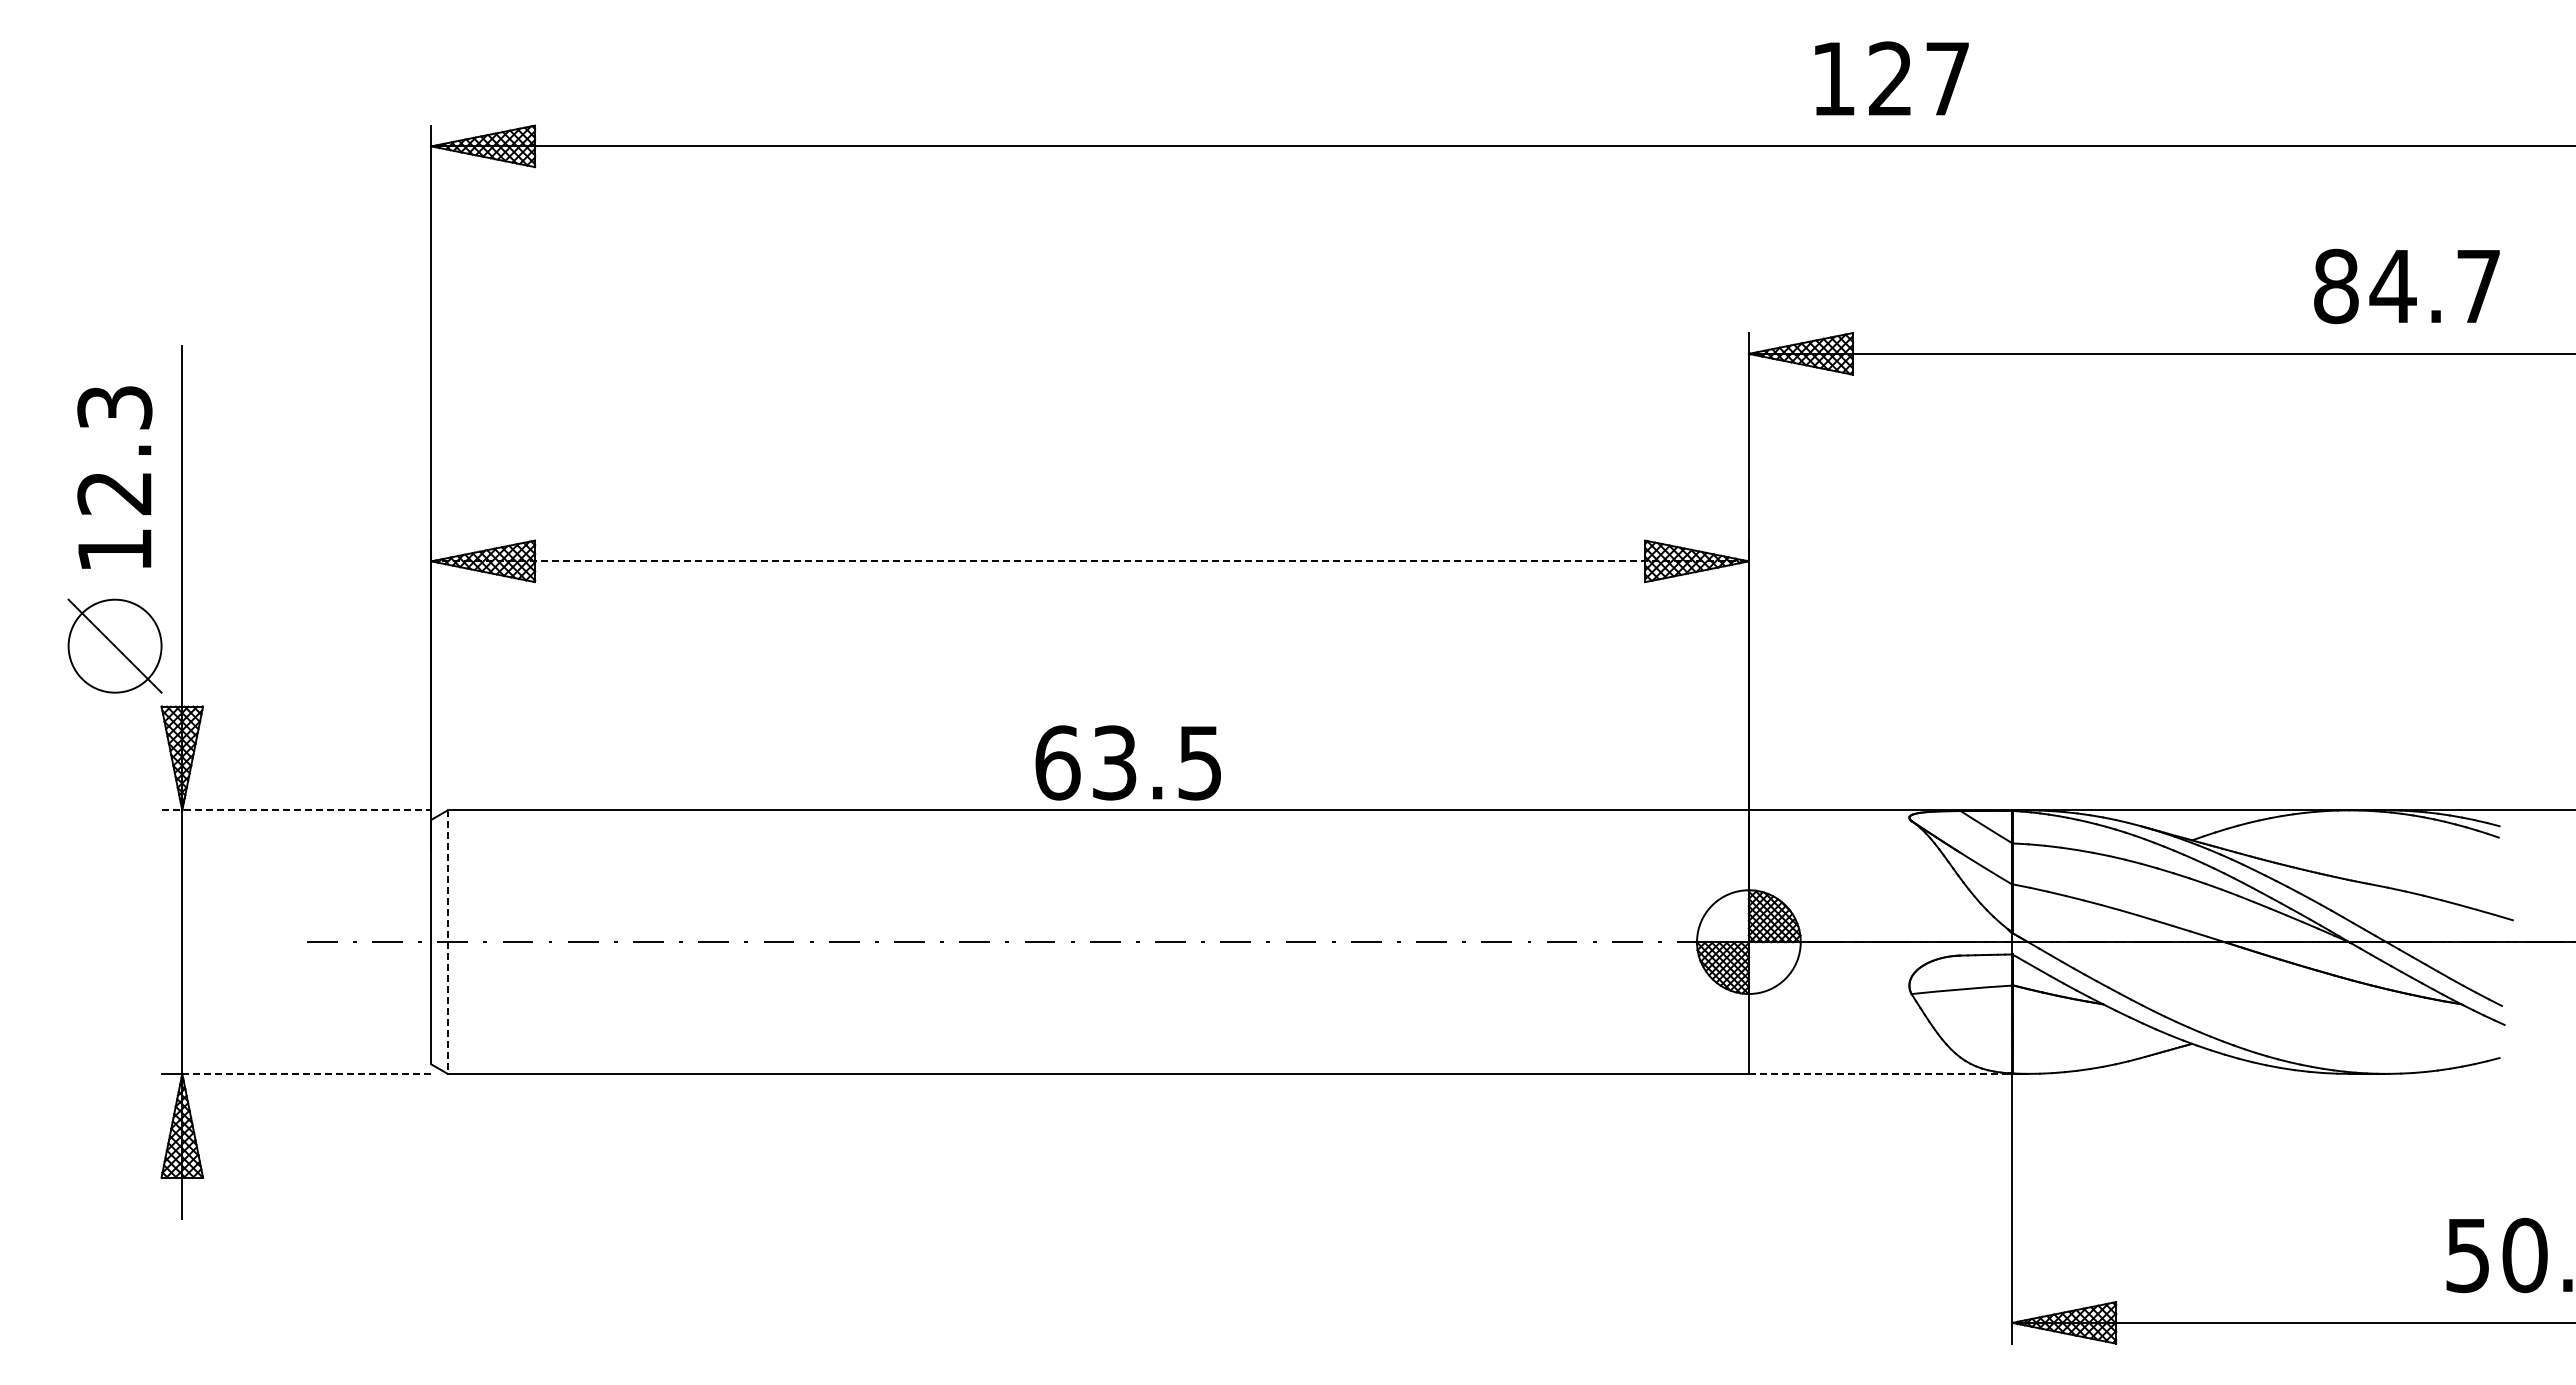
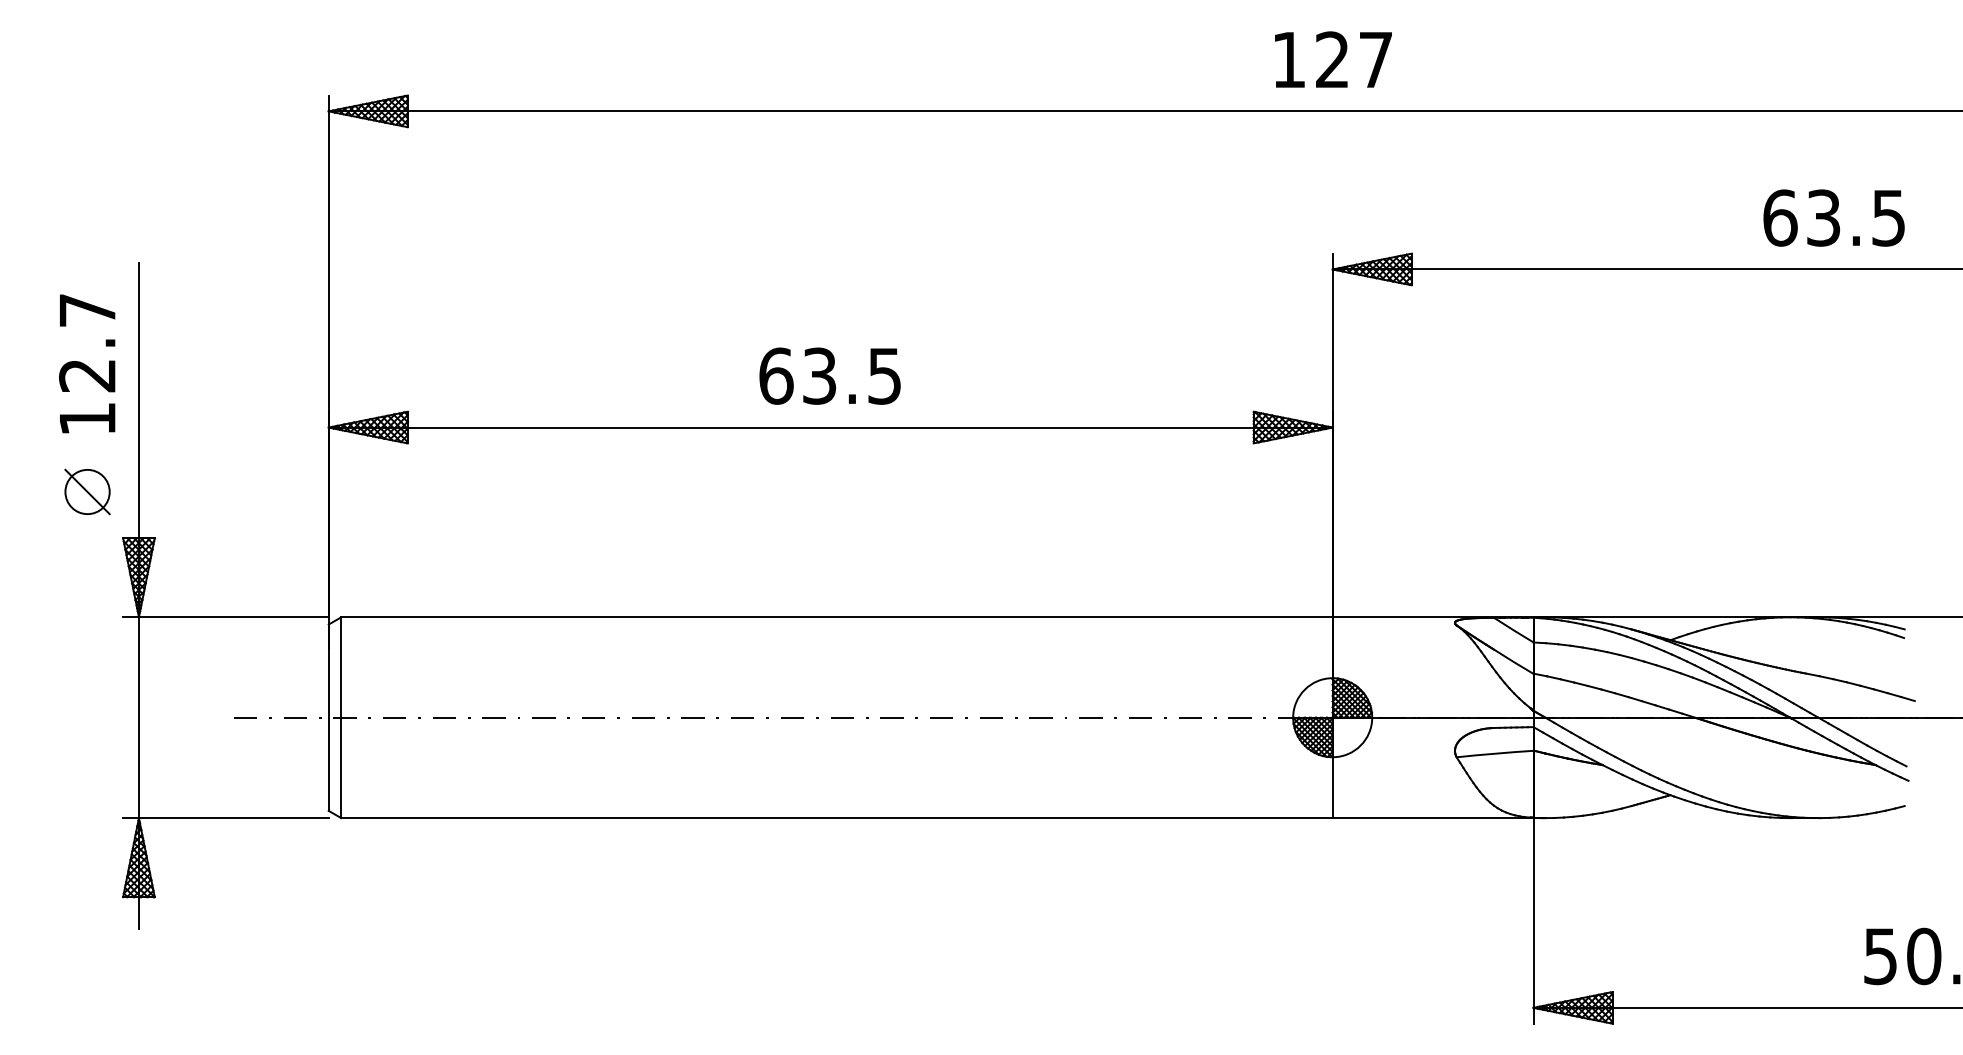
text: (1891, 78) -> (1333, 59), moved
text: (2406, 286) -> (1833, 218), 84.7 -> 63.5
text: (114, 407) -> (87, 310), 12.3 -> 12.7
line: (1090, 561) -> (831, 427), dashed -> solid
part: (114, 645) -> (87, 491), size x0.62
text: (1127, 762) -> (829, 375), moved
line: (296, 810) -> (225, 617), dashed -> solid
line: (447, 942) -> (341, 718), dashed -> solid
line: (306, 1073) -> (233, 817), dashed -> solid
line: (1880, 1073) -> (1432, 817), dashed -> solid

